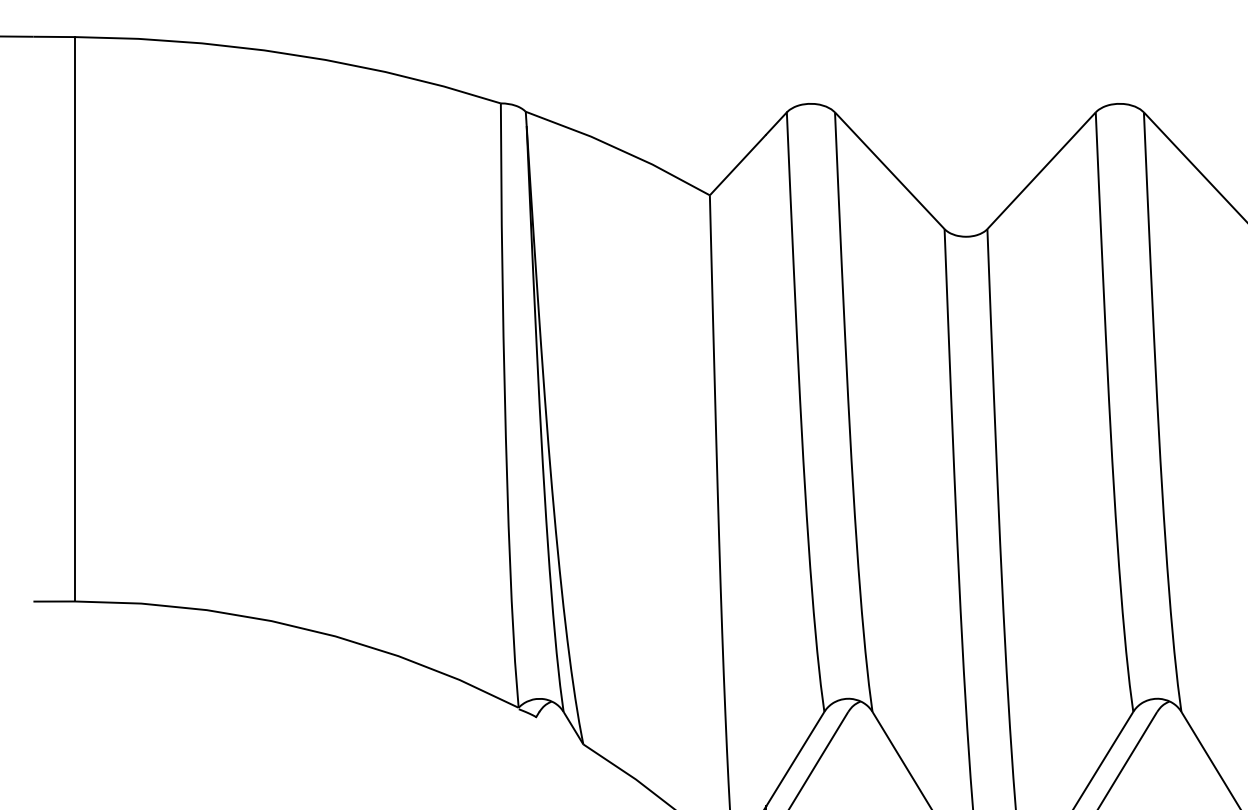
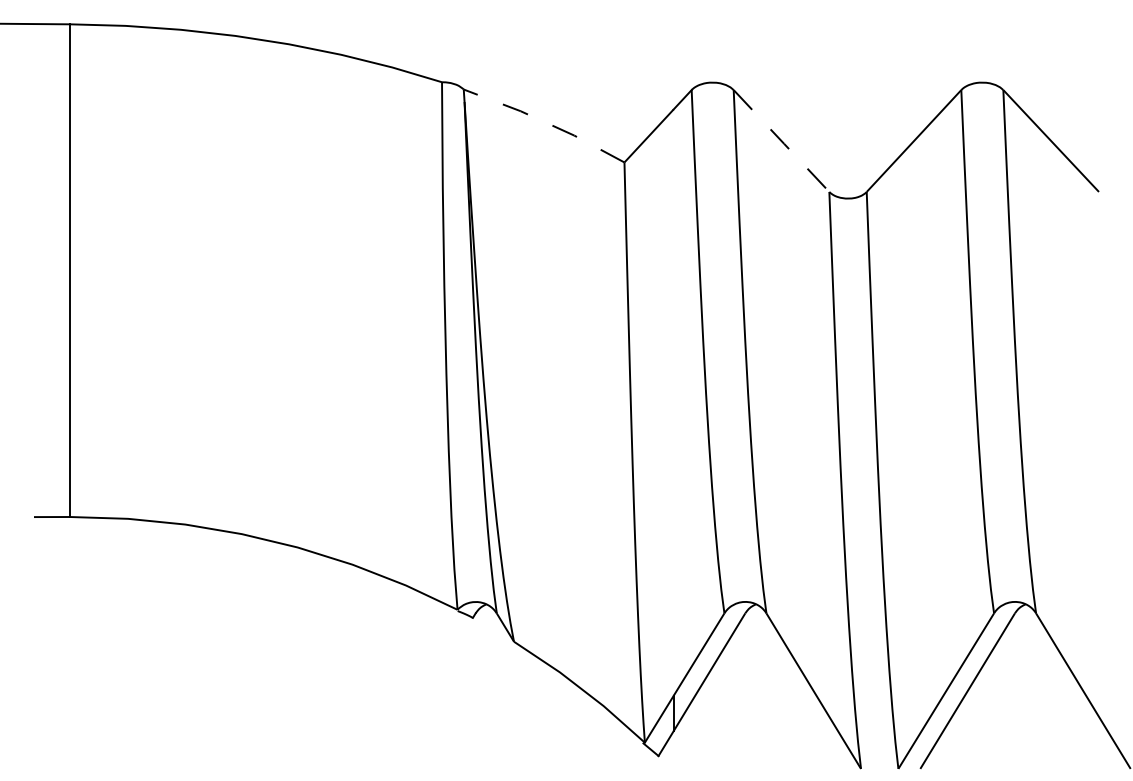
line: (619, 149) -> (545, 122), solid -> dashed
line: (889, 171) -> (781, 141), solid -> dashed

